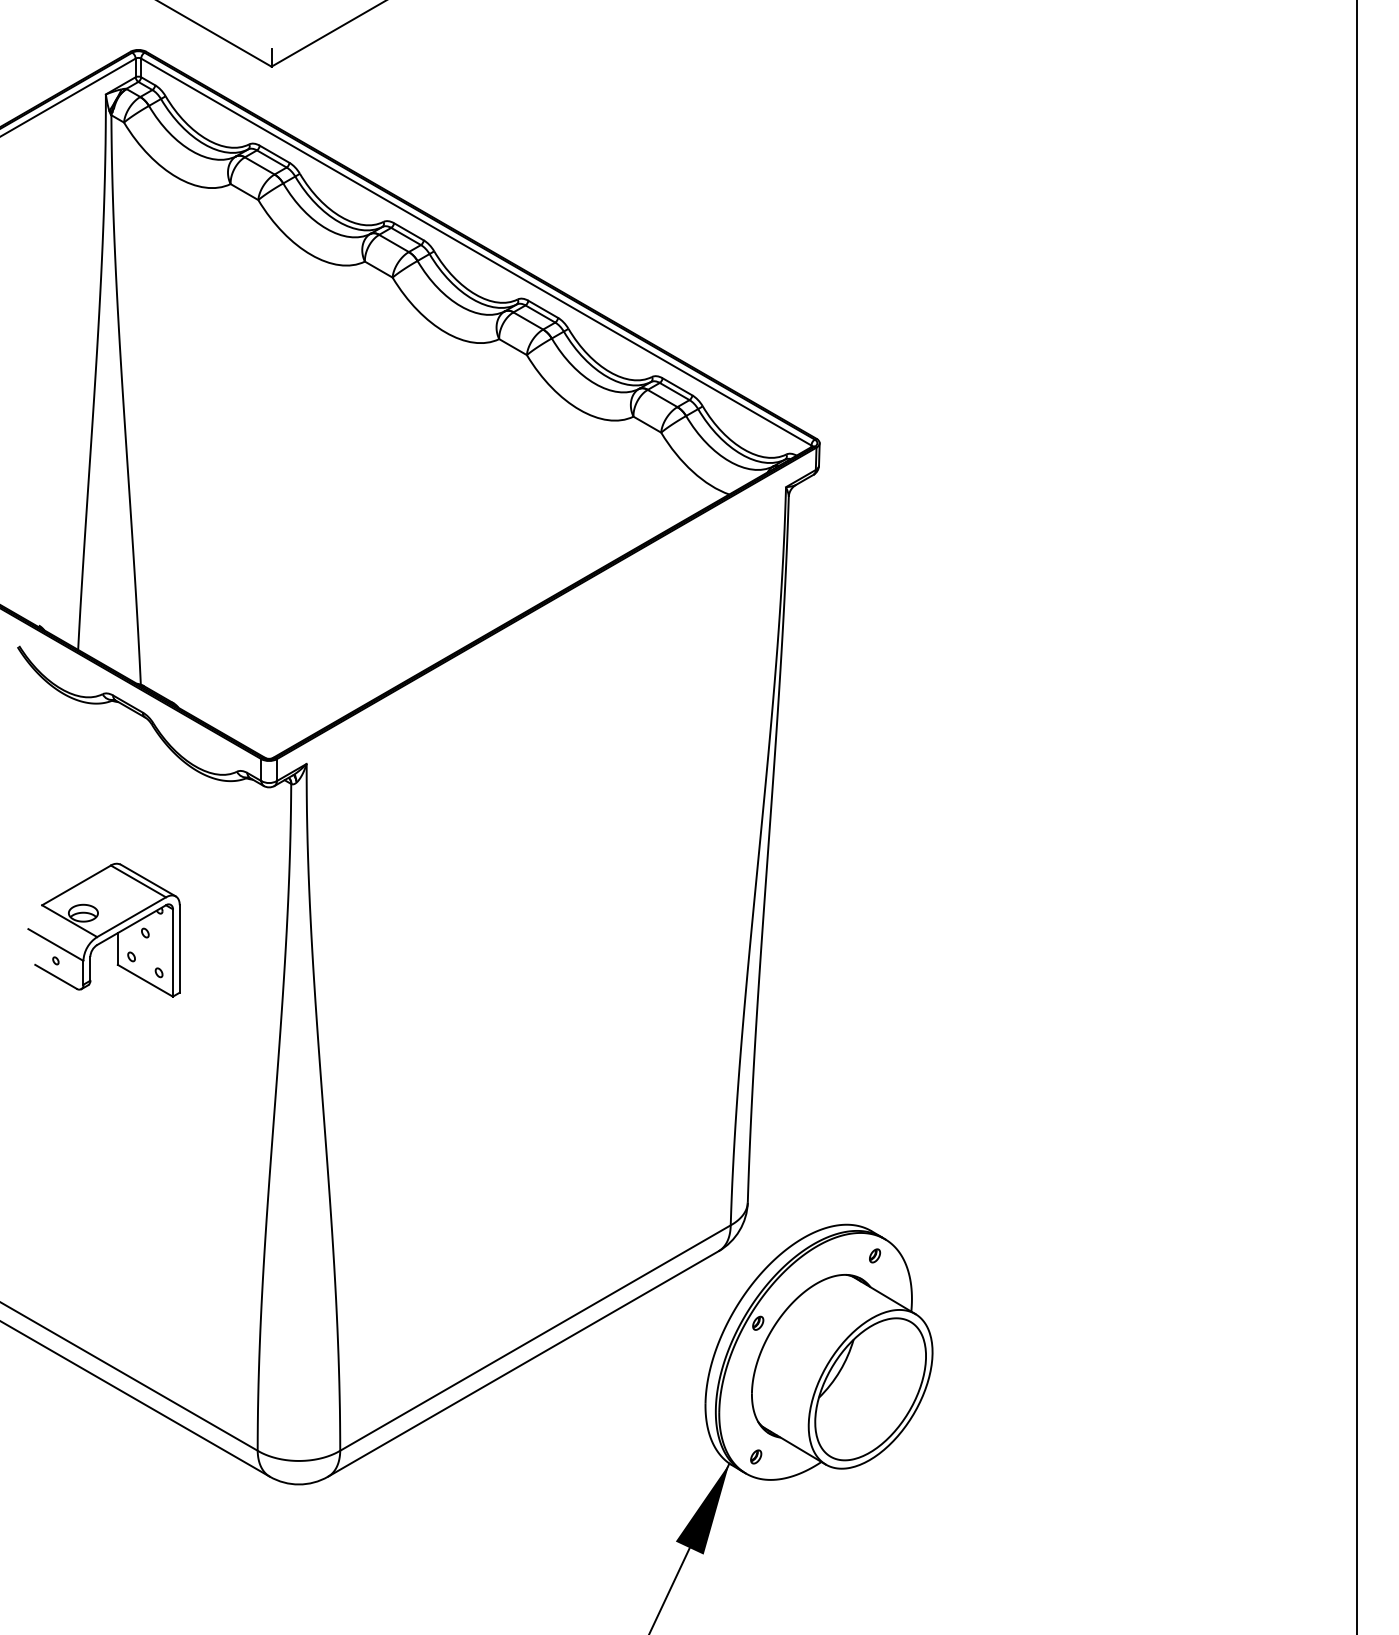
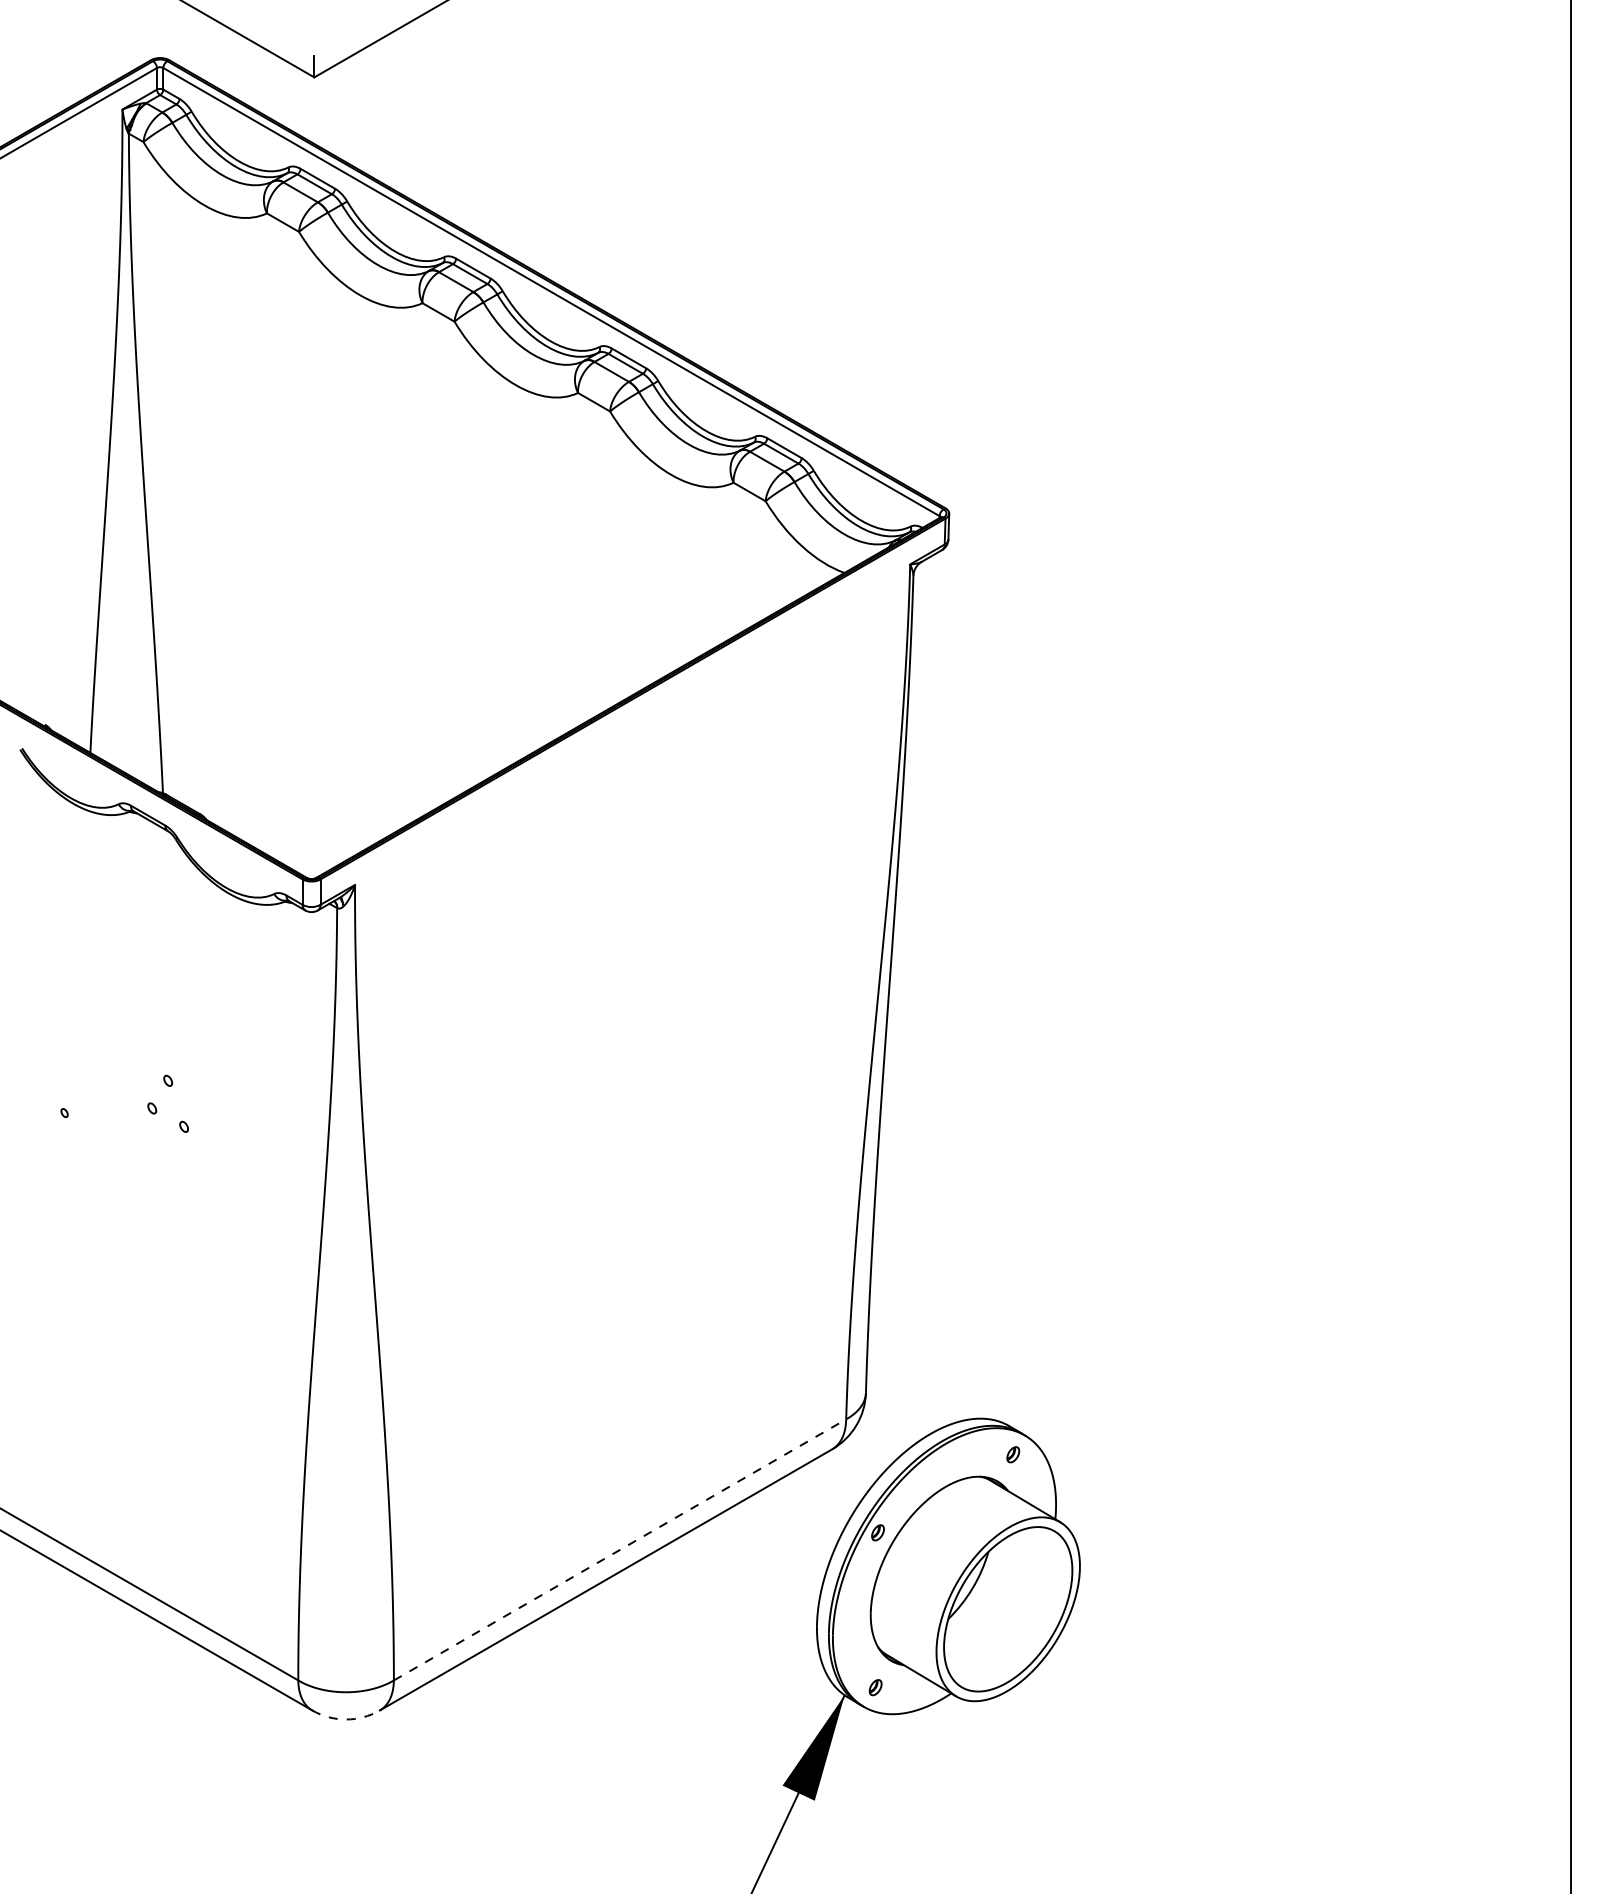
part: (103, 930) -> (119, 1077), removed
line: (535, 1337) -> (620, 1549), solid -> dashed
arc: (299, 1484) -> (346, 1719), solid -> dashed

